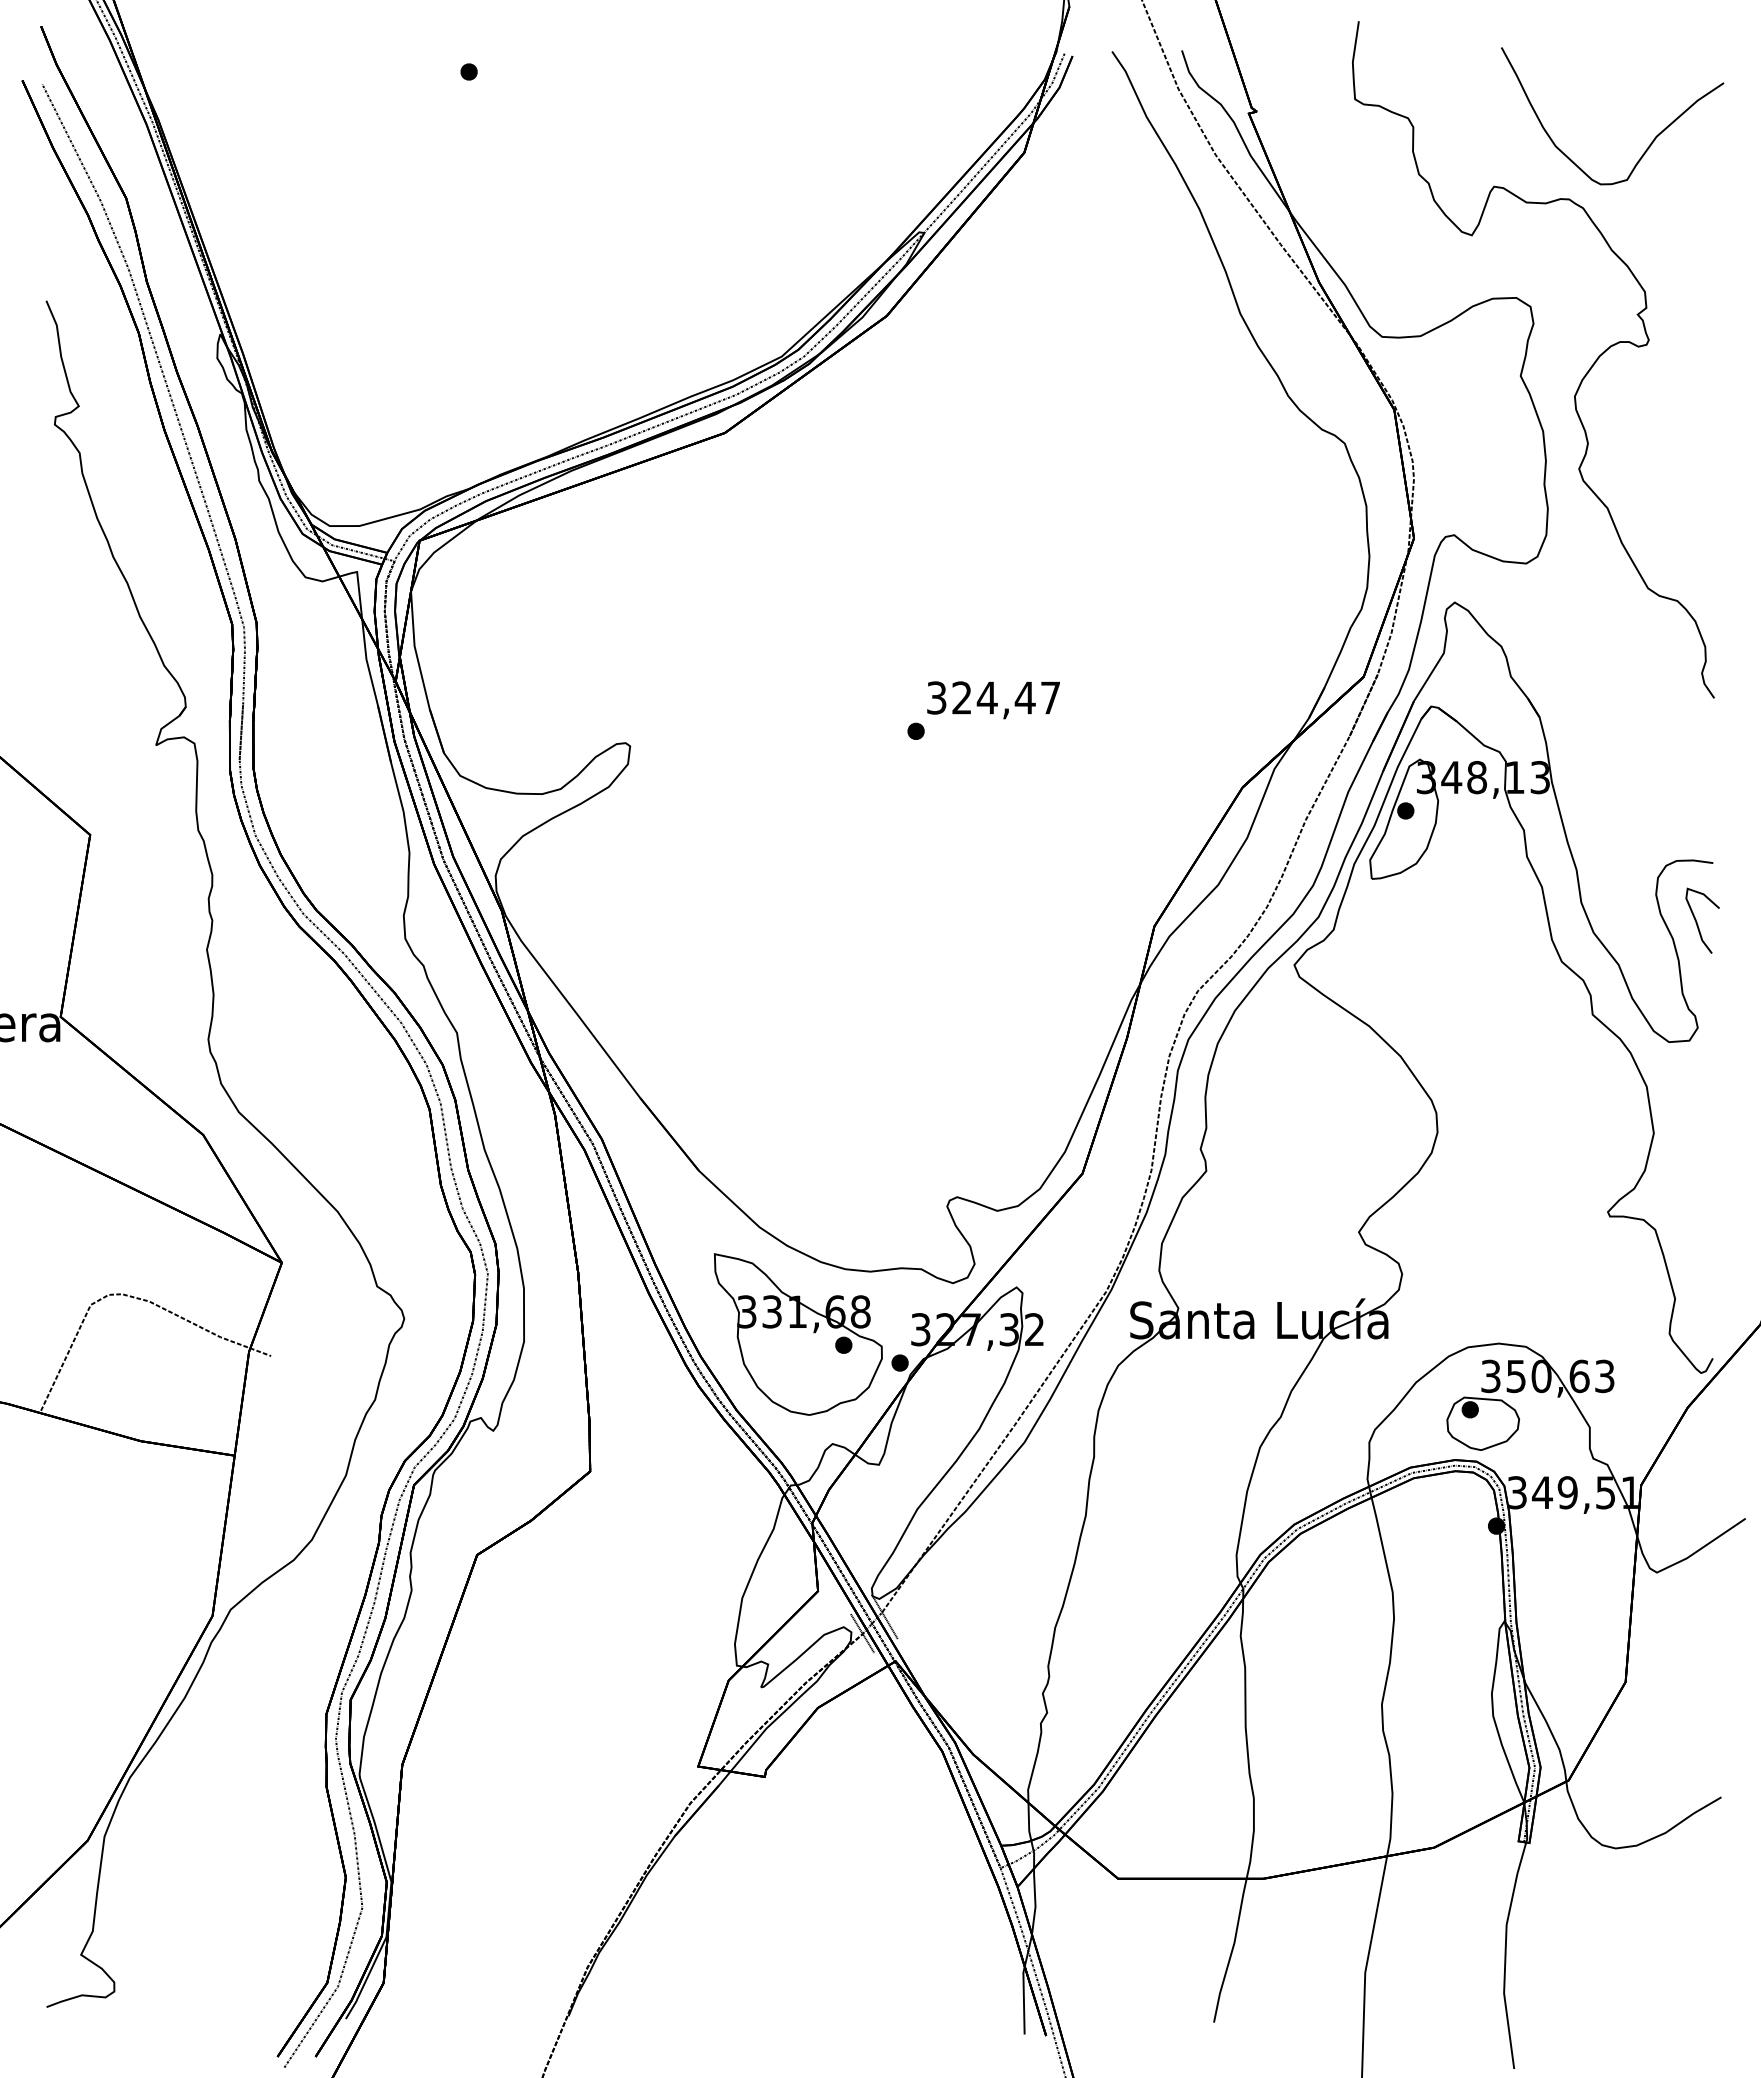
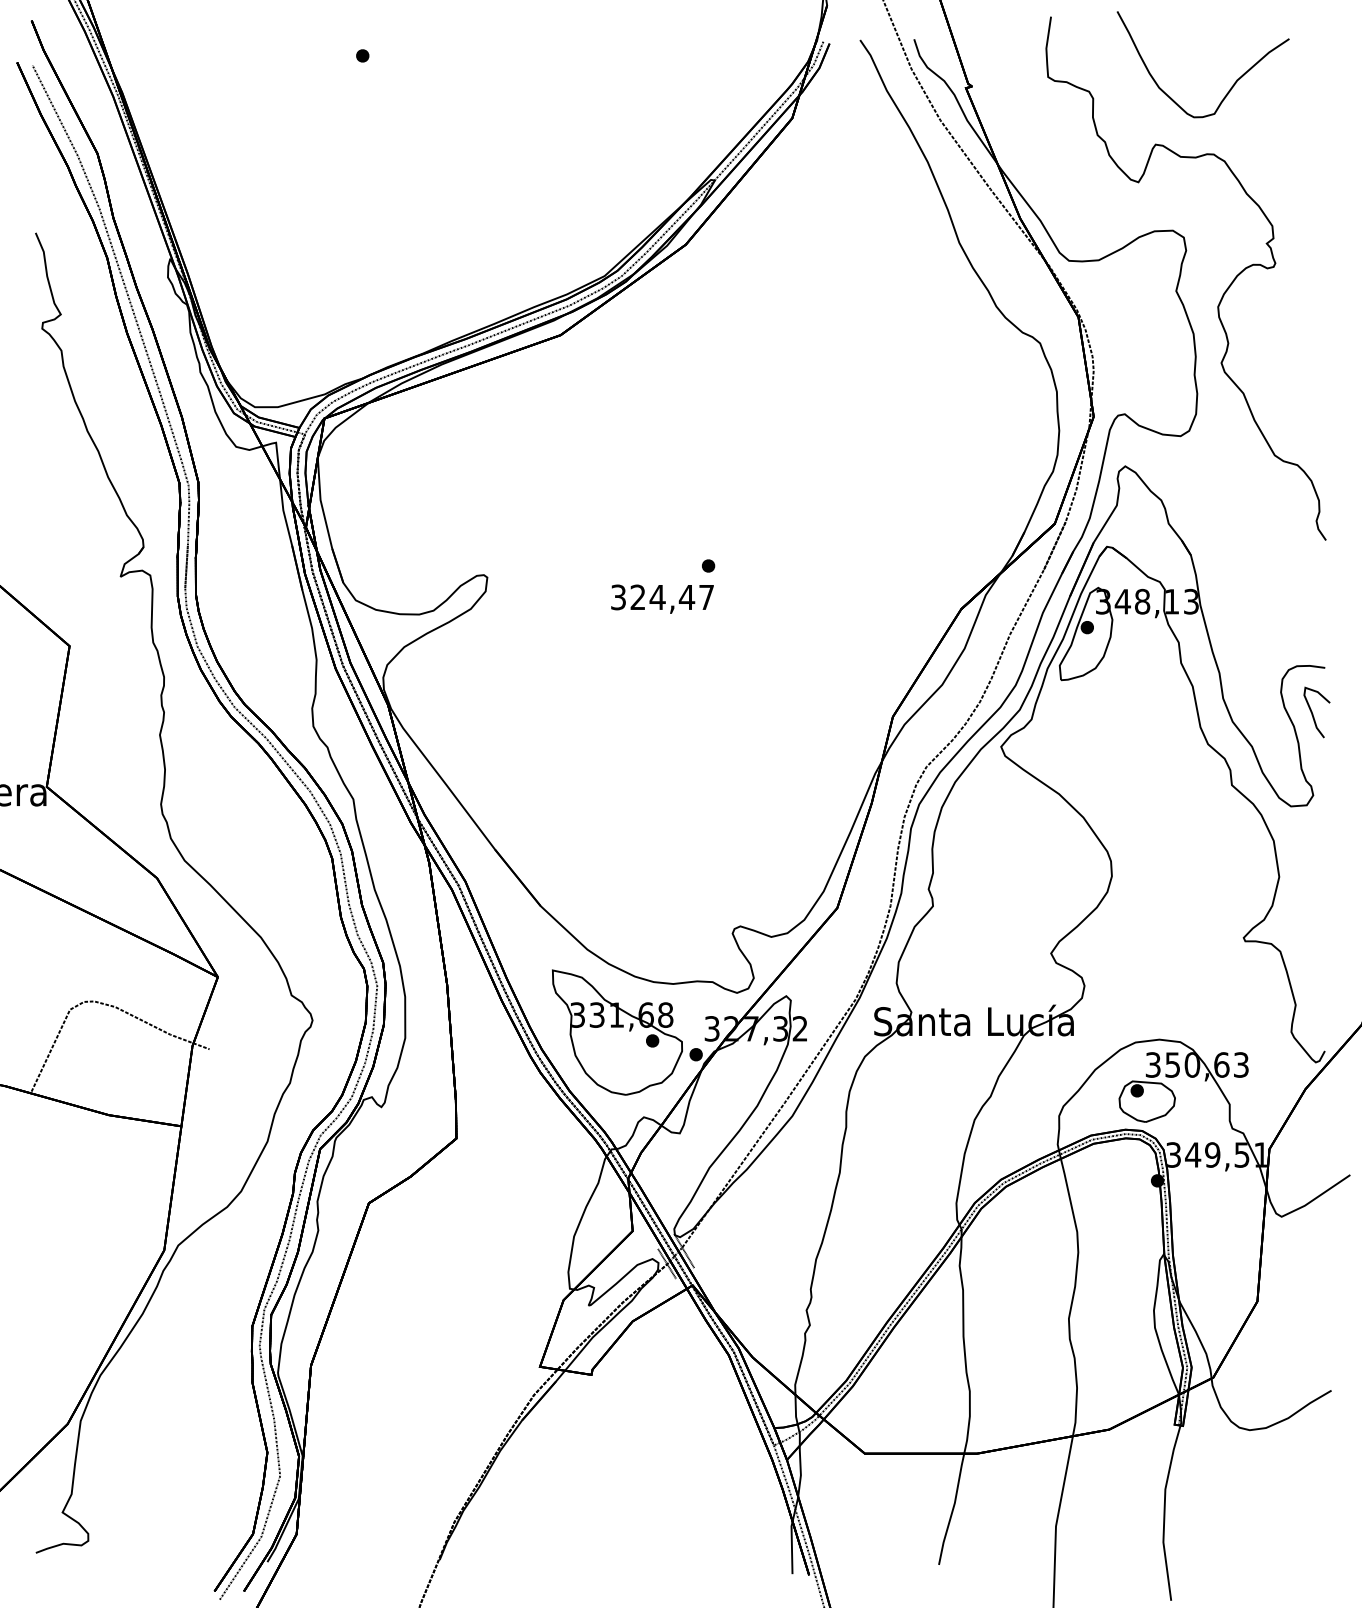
curve: (1649, 144) -> (1231, 86), moved
text: (993, 700) -> (662, 599), moved

